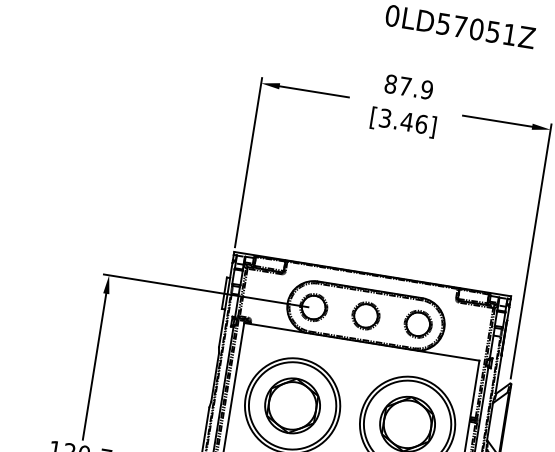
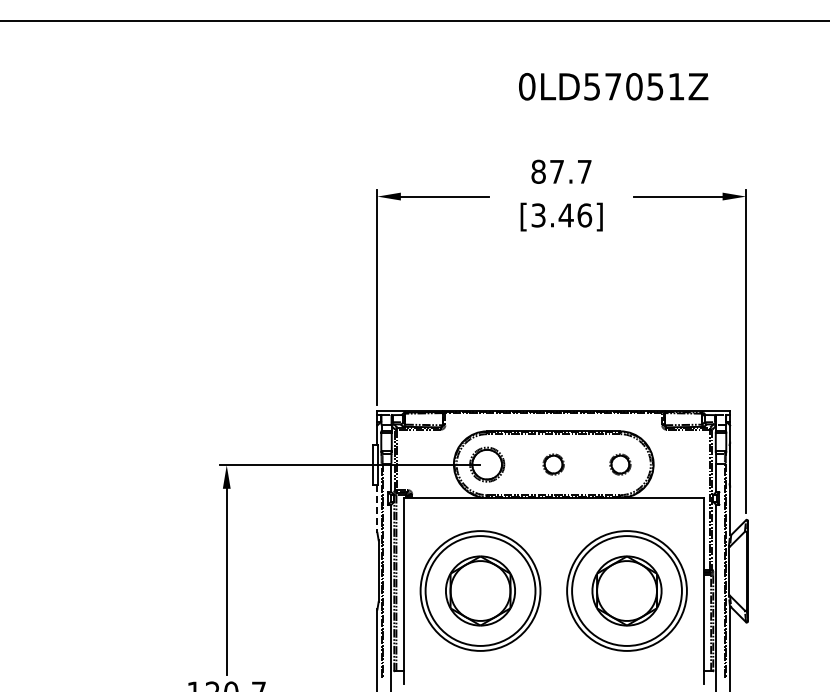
text: (426, 89) -> (584, 171), 87.9 -> 87.7
part: (365, 315) -> (553, 464), size x0.6
part: (418, 324) -> (620, 464), size x0.6
line: (221, 328) -> (377, 509), solid -> dashed

